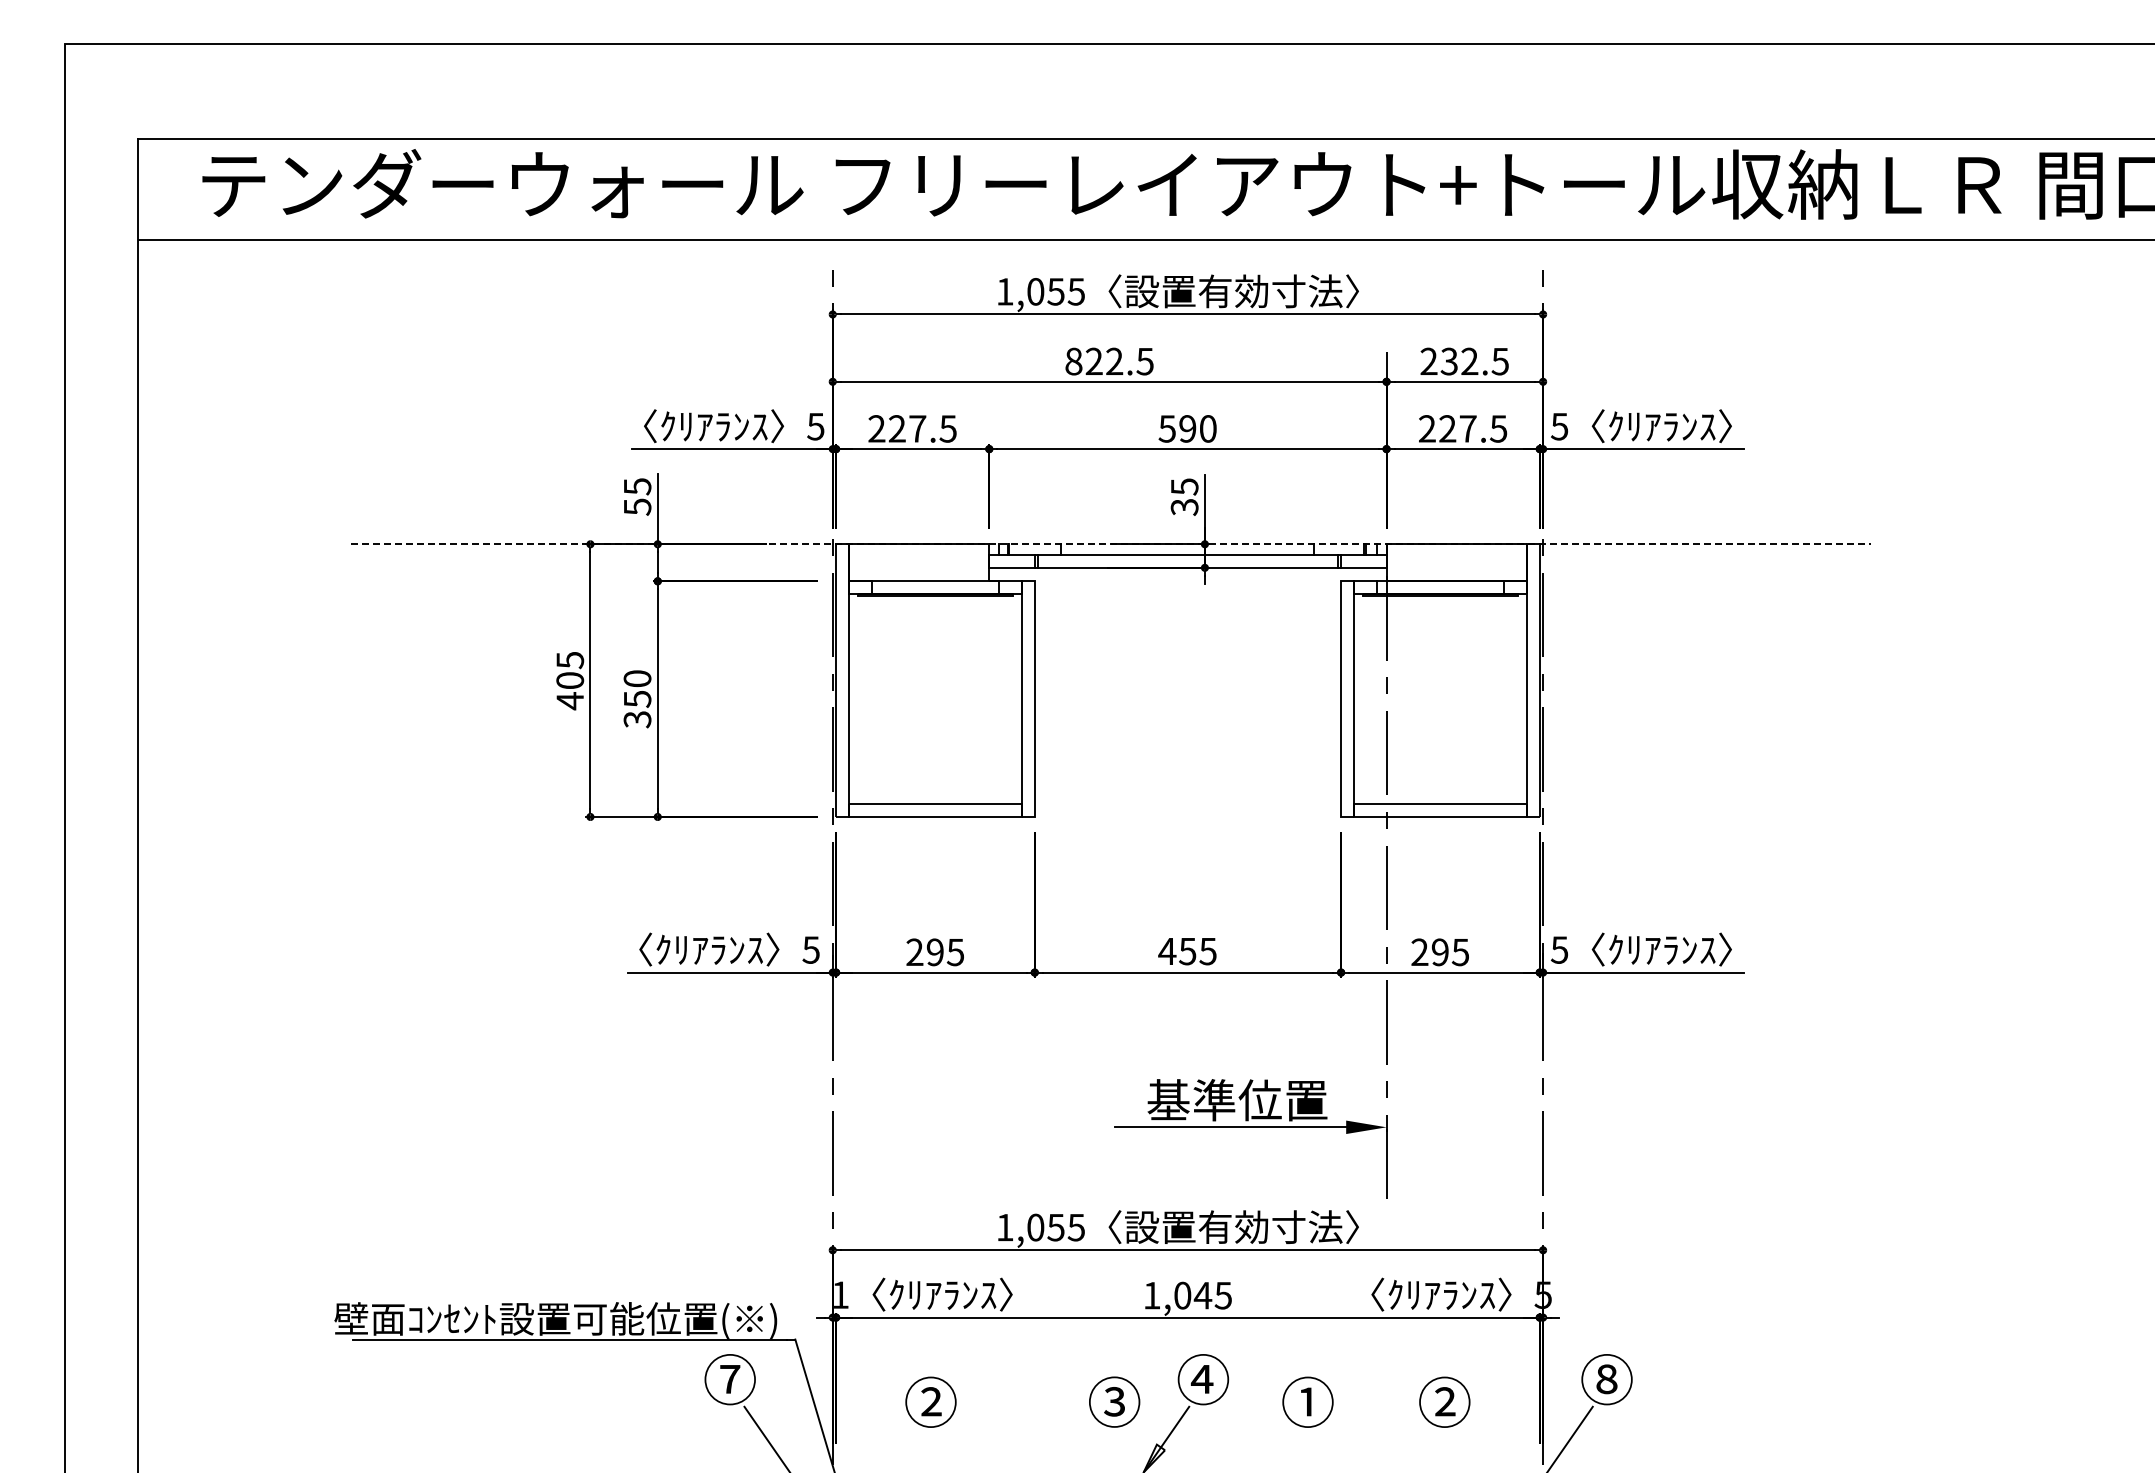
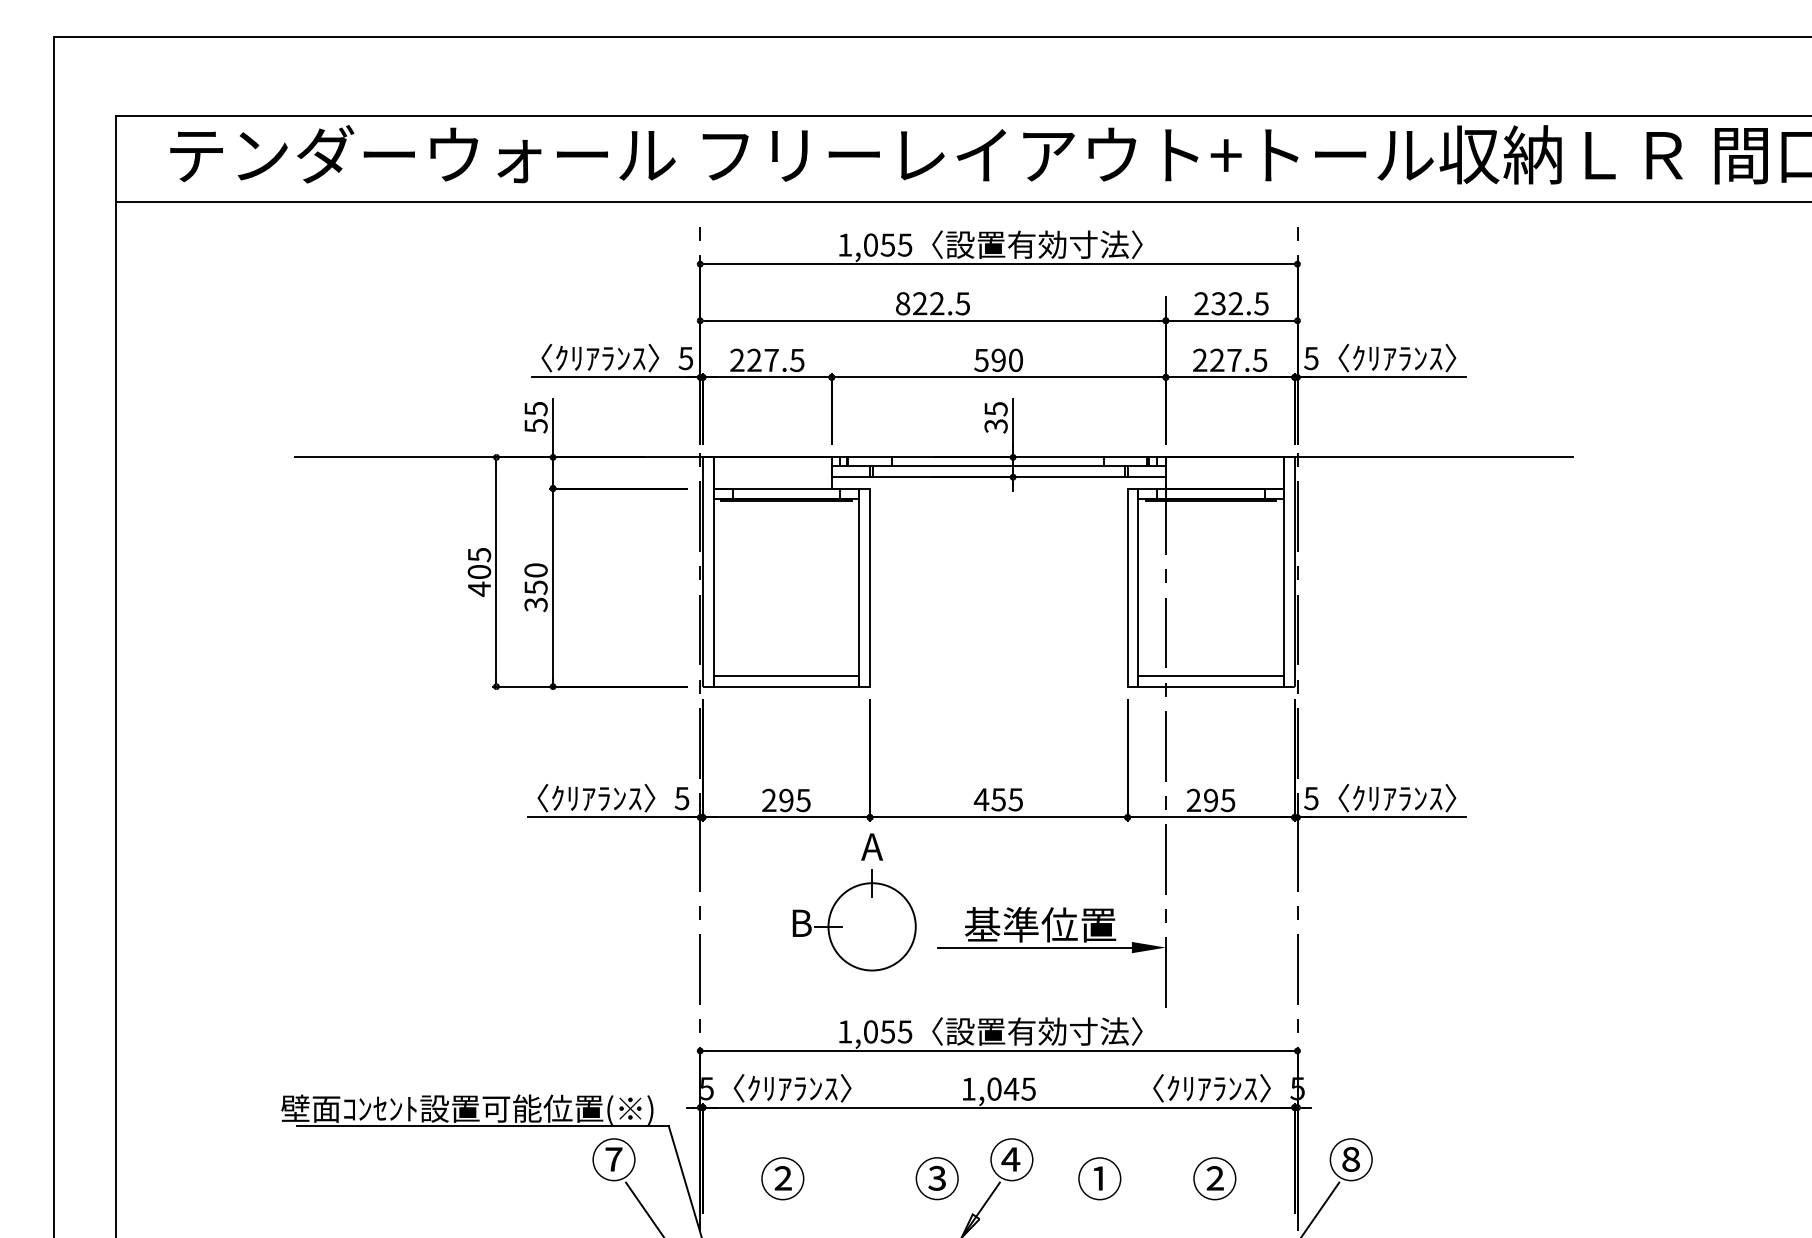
line: (1110, 544) -> (933, 457), dashed -> solid
part: (1016, 1073) -> (854, 902), added
text: (839, 1294) -> (705, 1088), 1 -> 5

